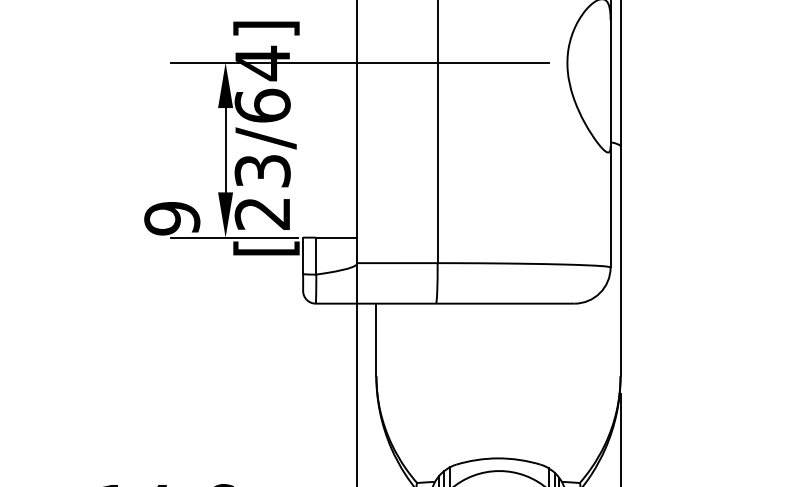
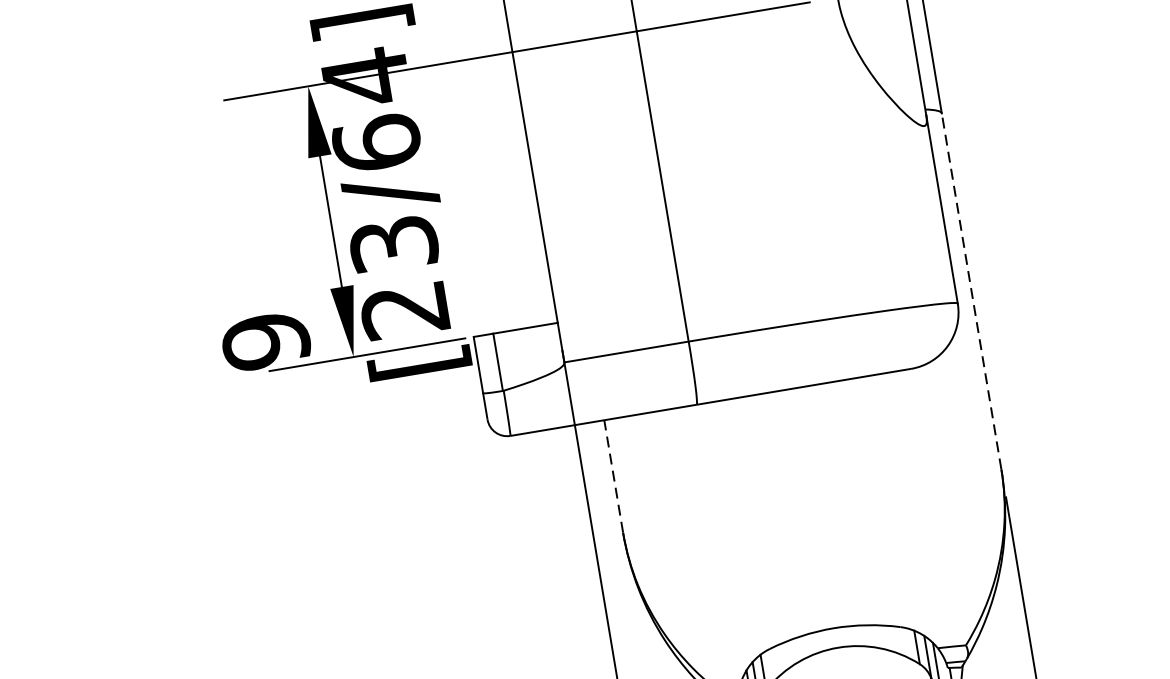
line: (620, 261) -> (971, 291), solid -> dashed
line: (376, 339) -> (613, 475), solid -> dashed

